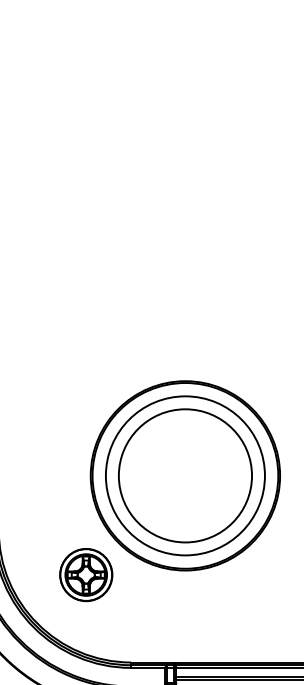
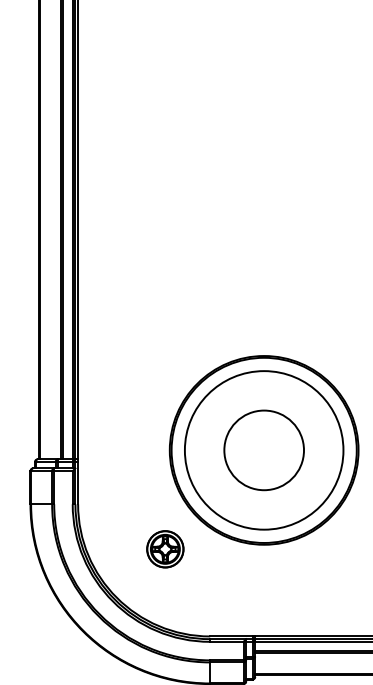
circle: (184, 475) -> (263, 450), size x0.6
part: (86, 575) -> (165, 549), size x0.7

